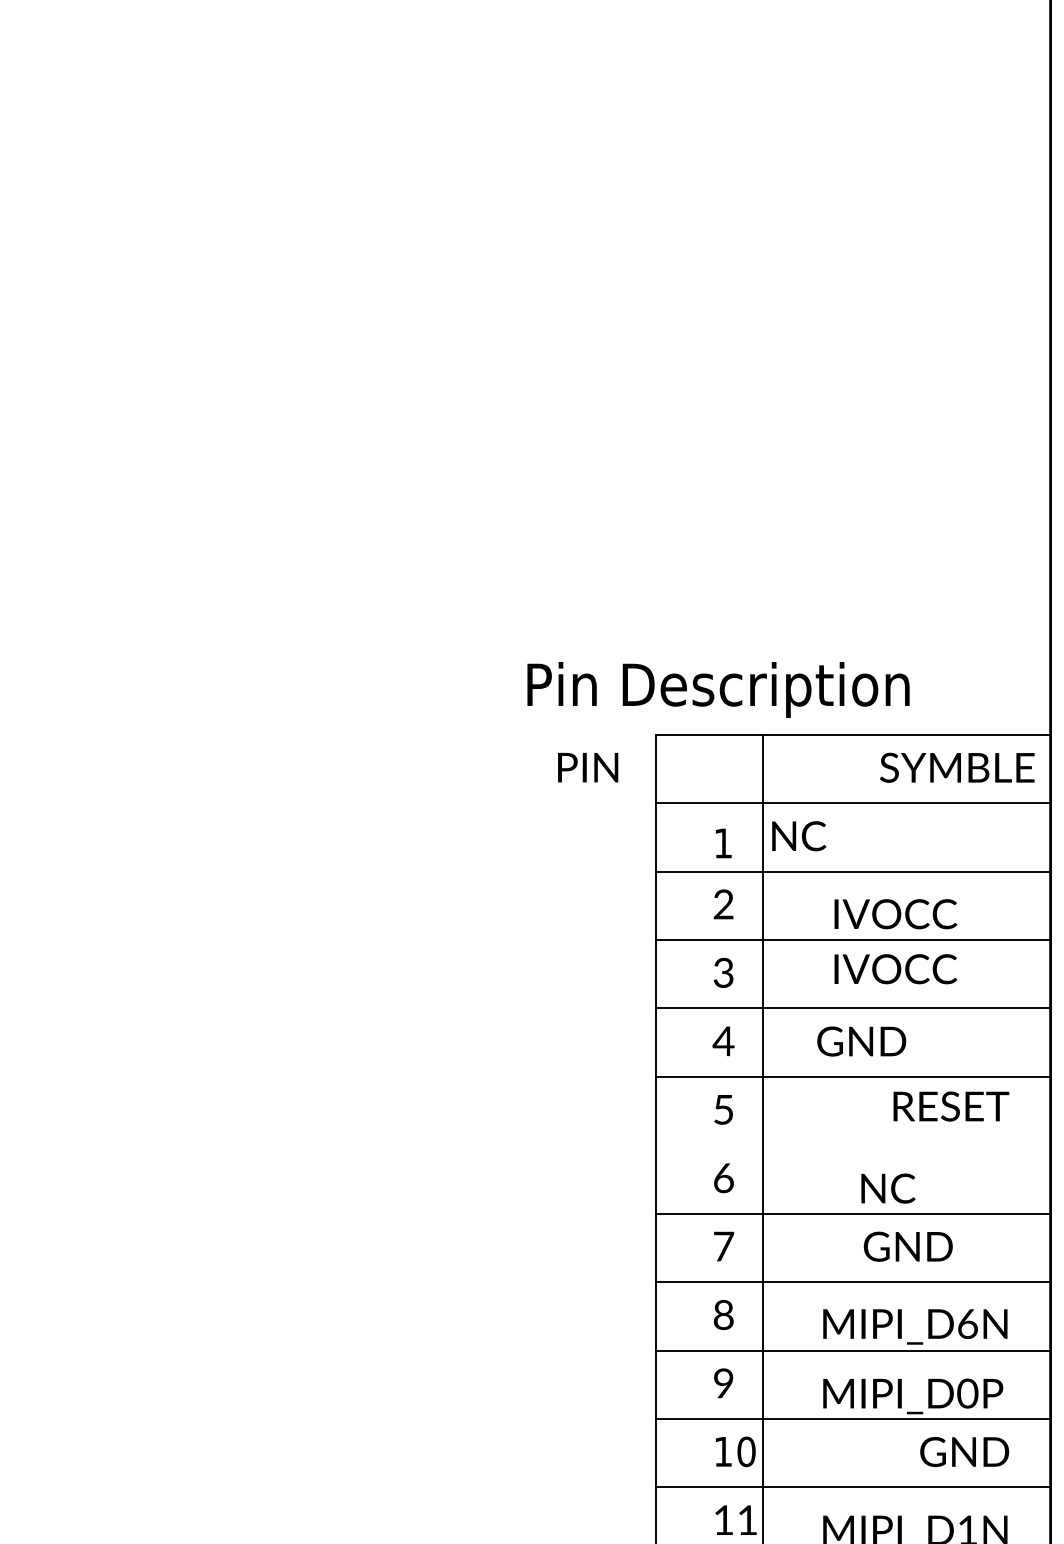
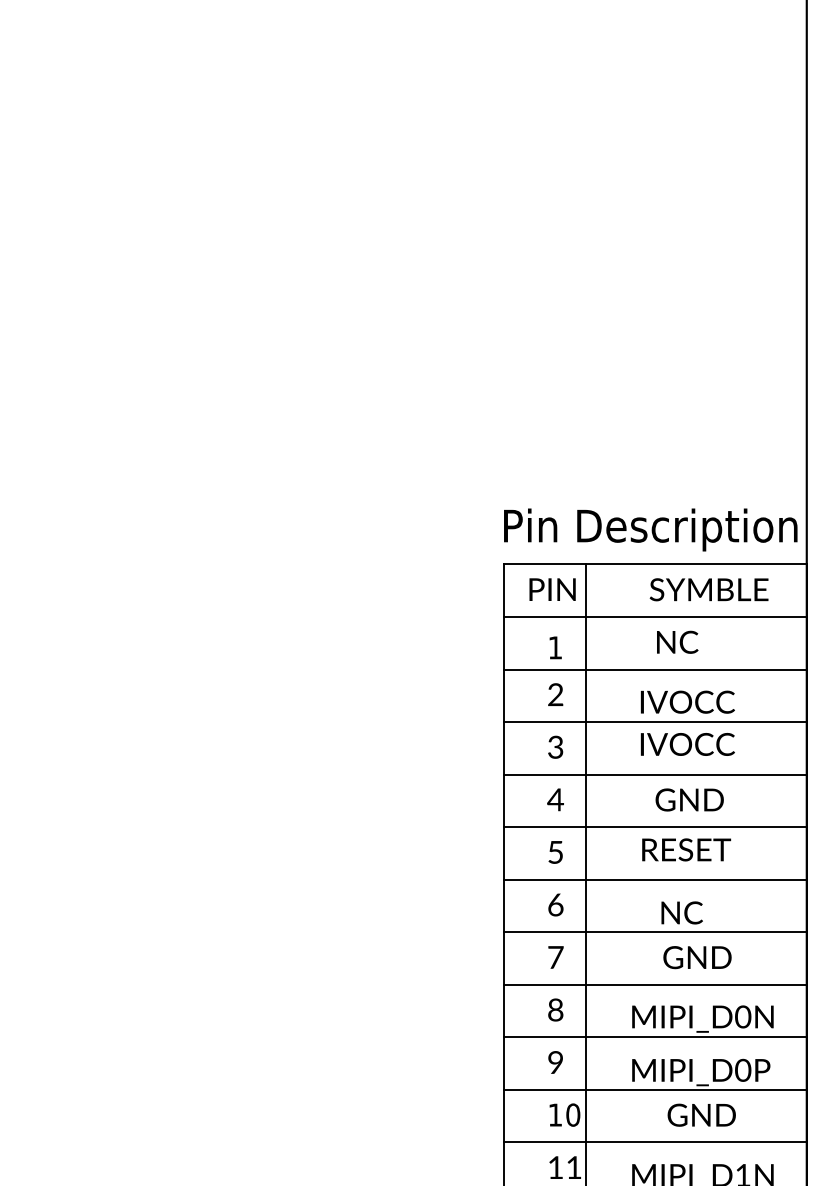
text: (718, 689) -> (650, 529), moved
text: (587, 767) -> (552, 589), moved
text: (956, 767) -> (708, 589), moved
text: (798, 835) -> (677, 641), moved
text: (861, 1040) -> (689, 799), moved
text: (951, 1105) -> (686, 849), moved
line: (852, 1145) -> (654, 879), added
text: (968, 1323) -> (743, 1016), MIPI_D6N -> MIPI_D0N
text: (964, 1451) -> (701, 1114), moved

